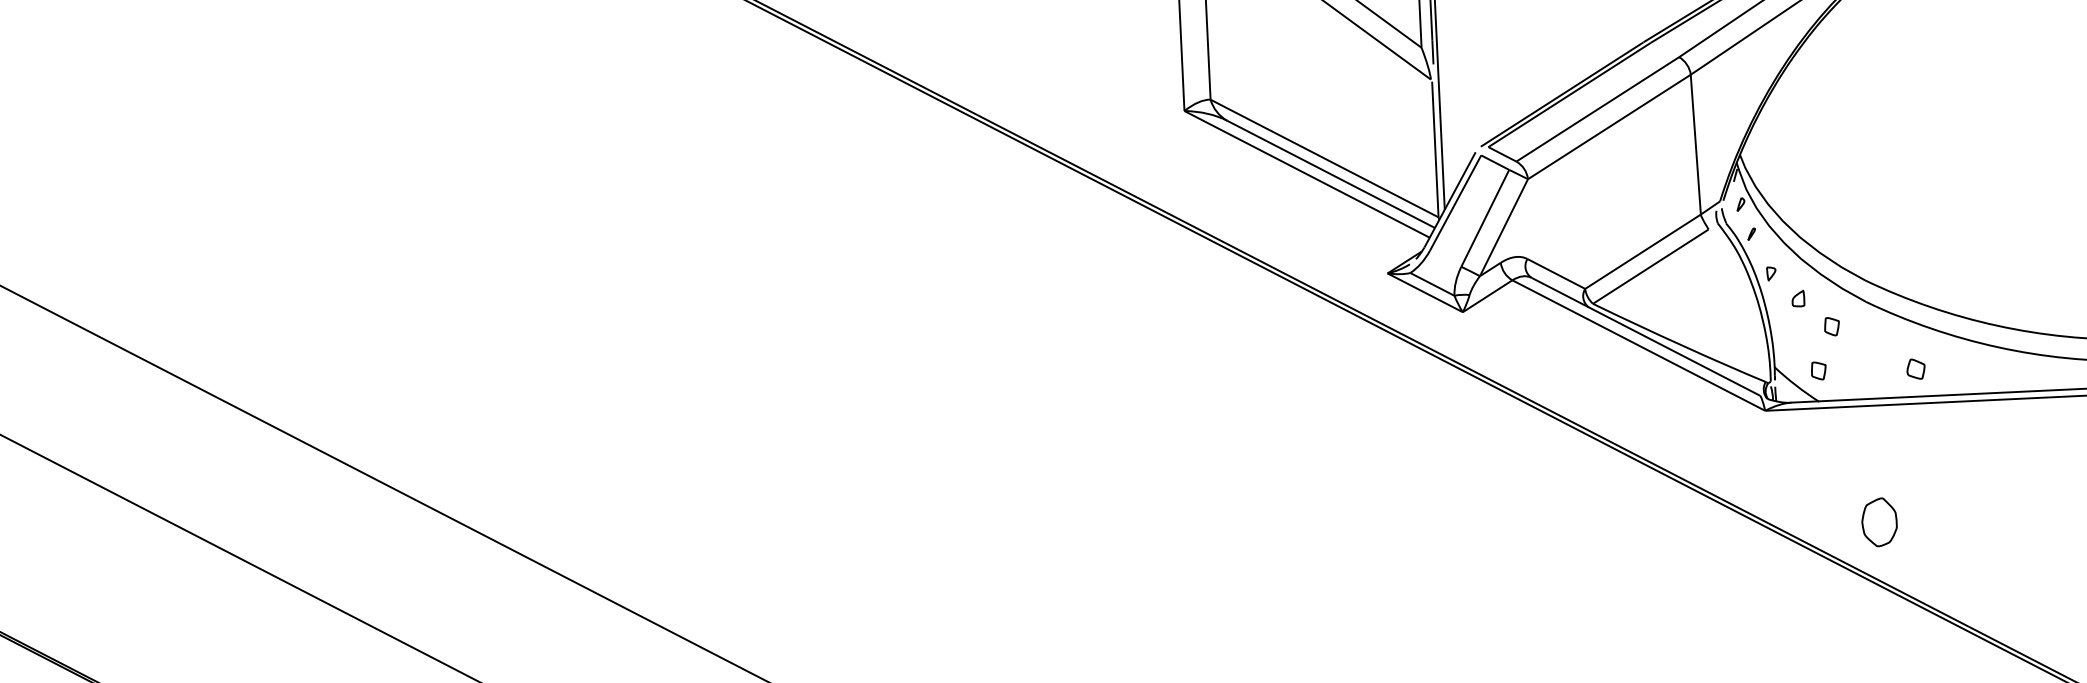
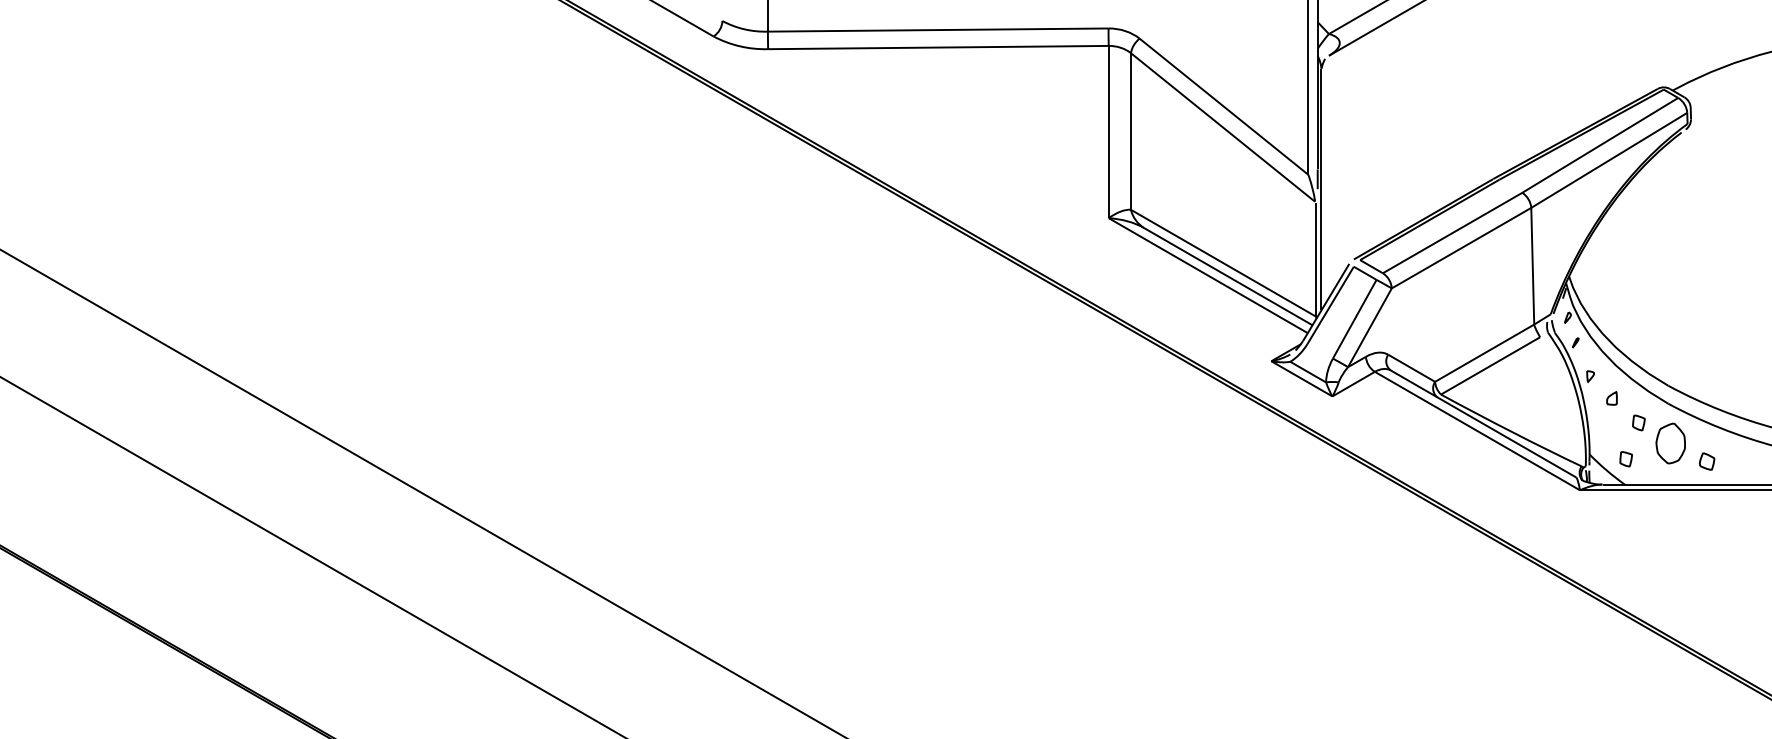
part: (1879, 522) -> (1670, 443), moved

